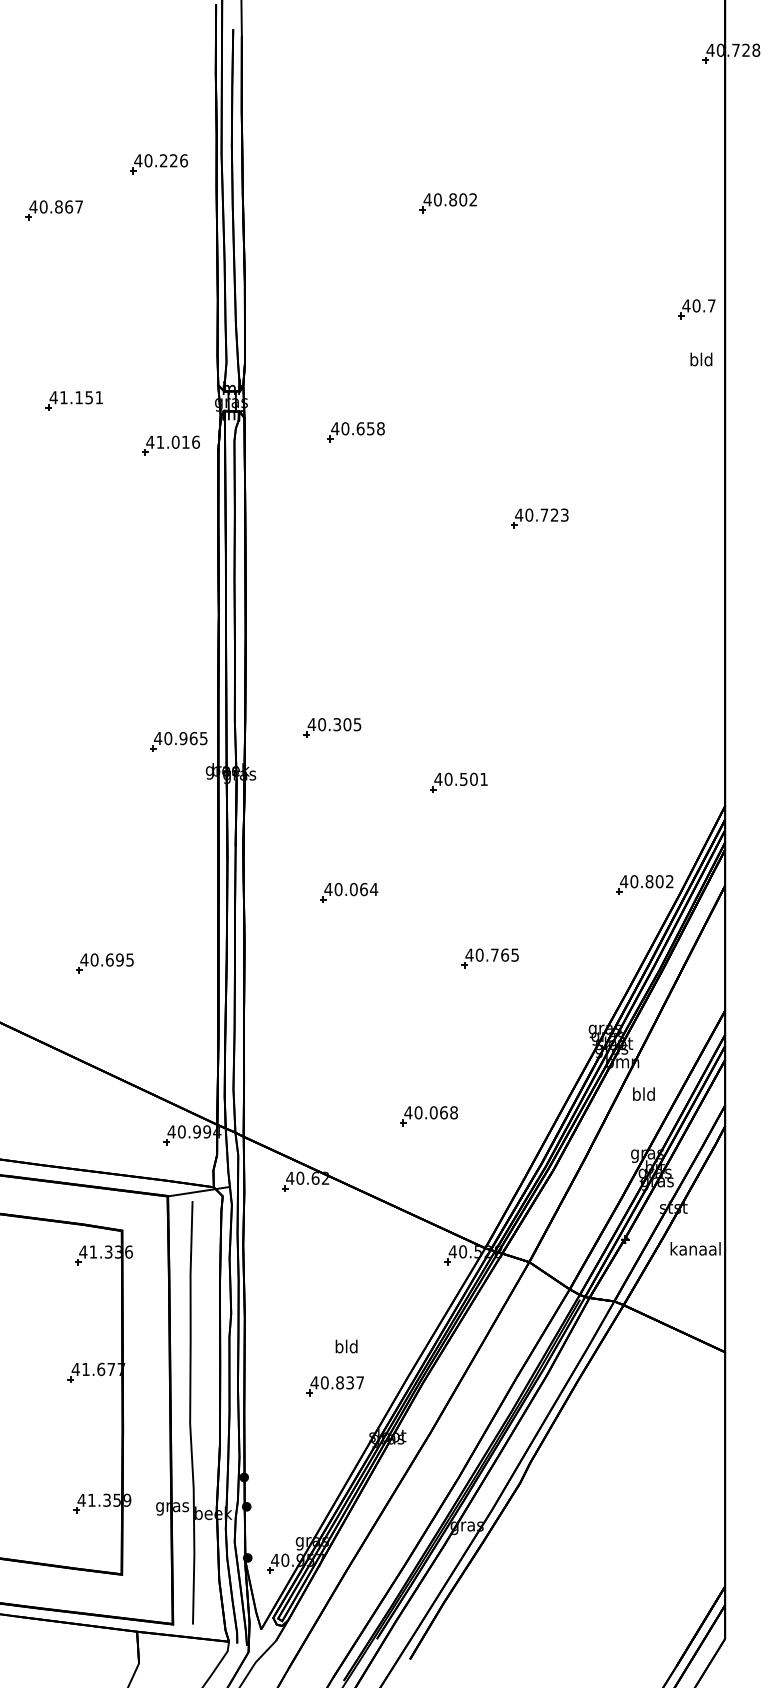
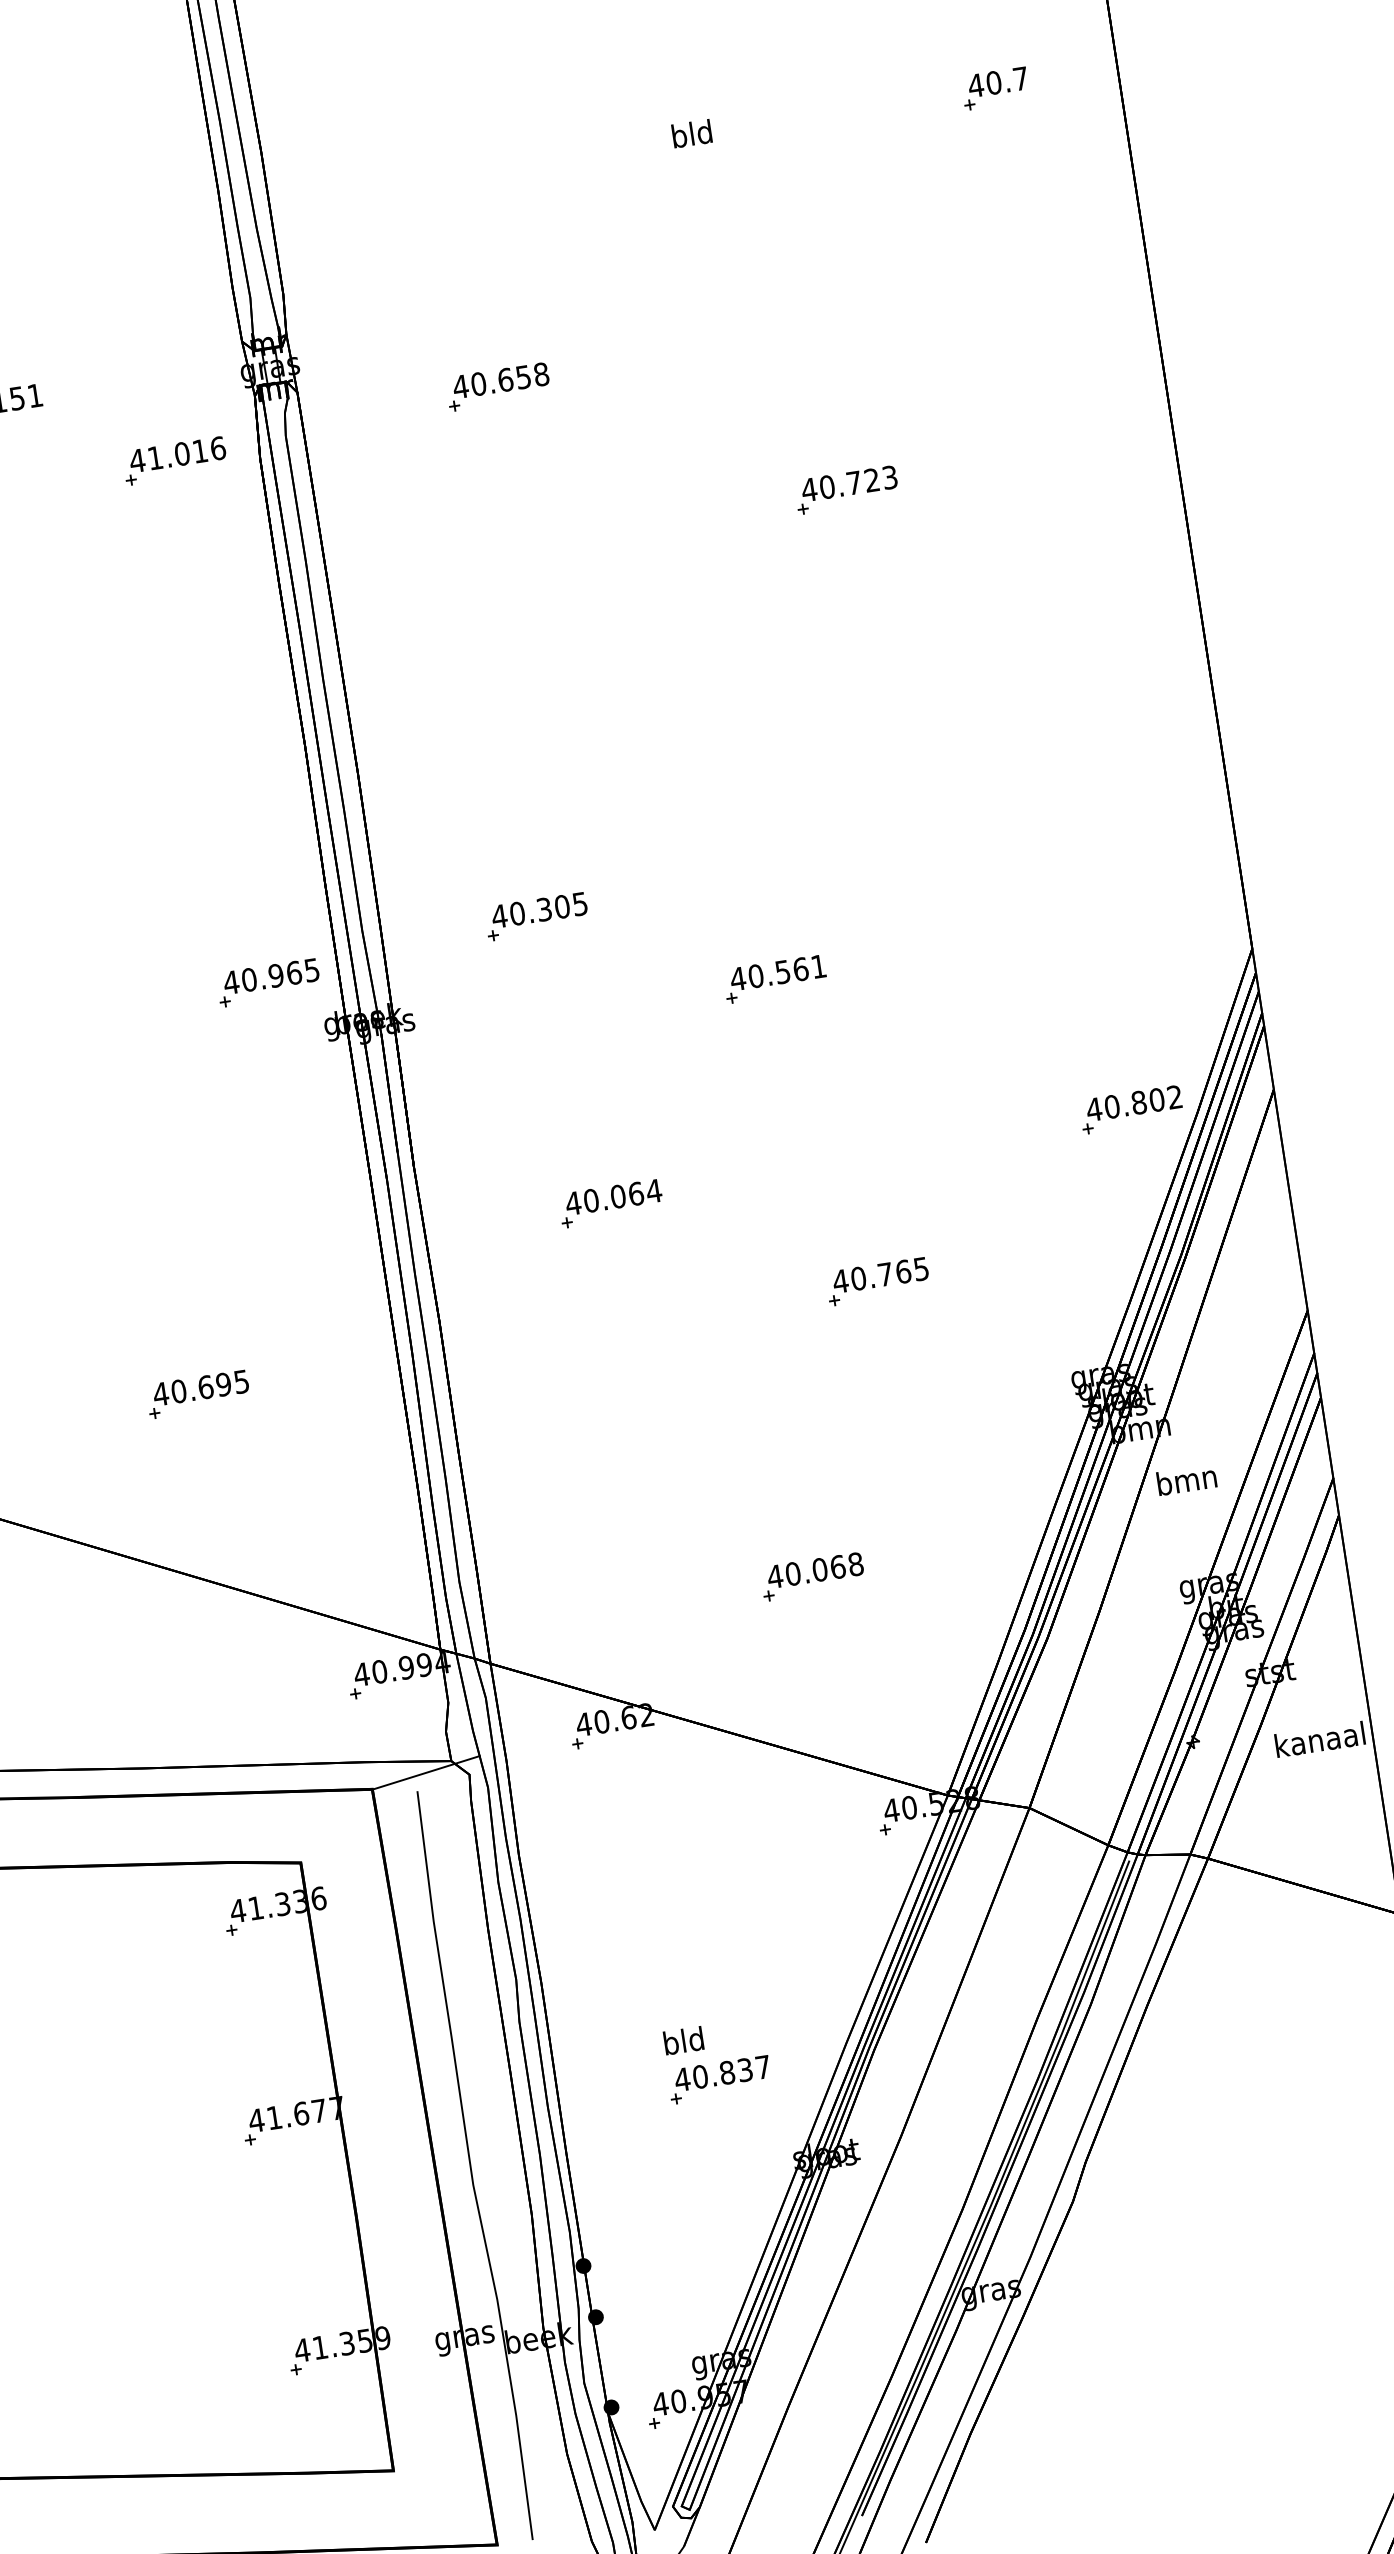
part: (696, 309) -> (994, 89), moved
text: (701, 359) -> (692, 133), moved
text: (473, 778) -> (799, 967), 40.501 -> 40.561
text: (643, 1093) -> (1185, 1478), bld -> bmn
text: (346, 1346) -> (683, 2040), moved

